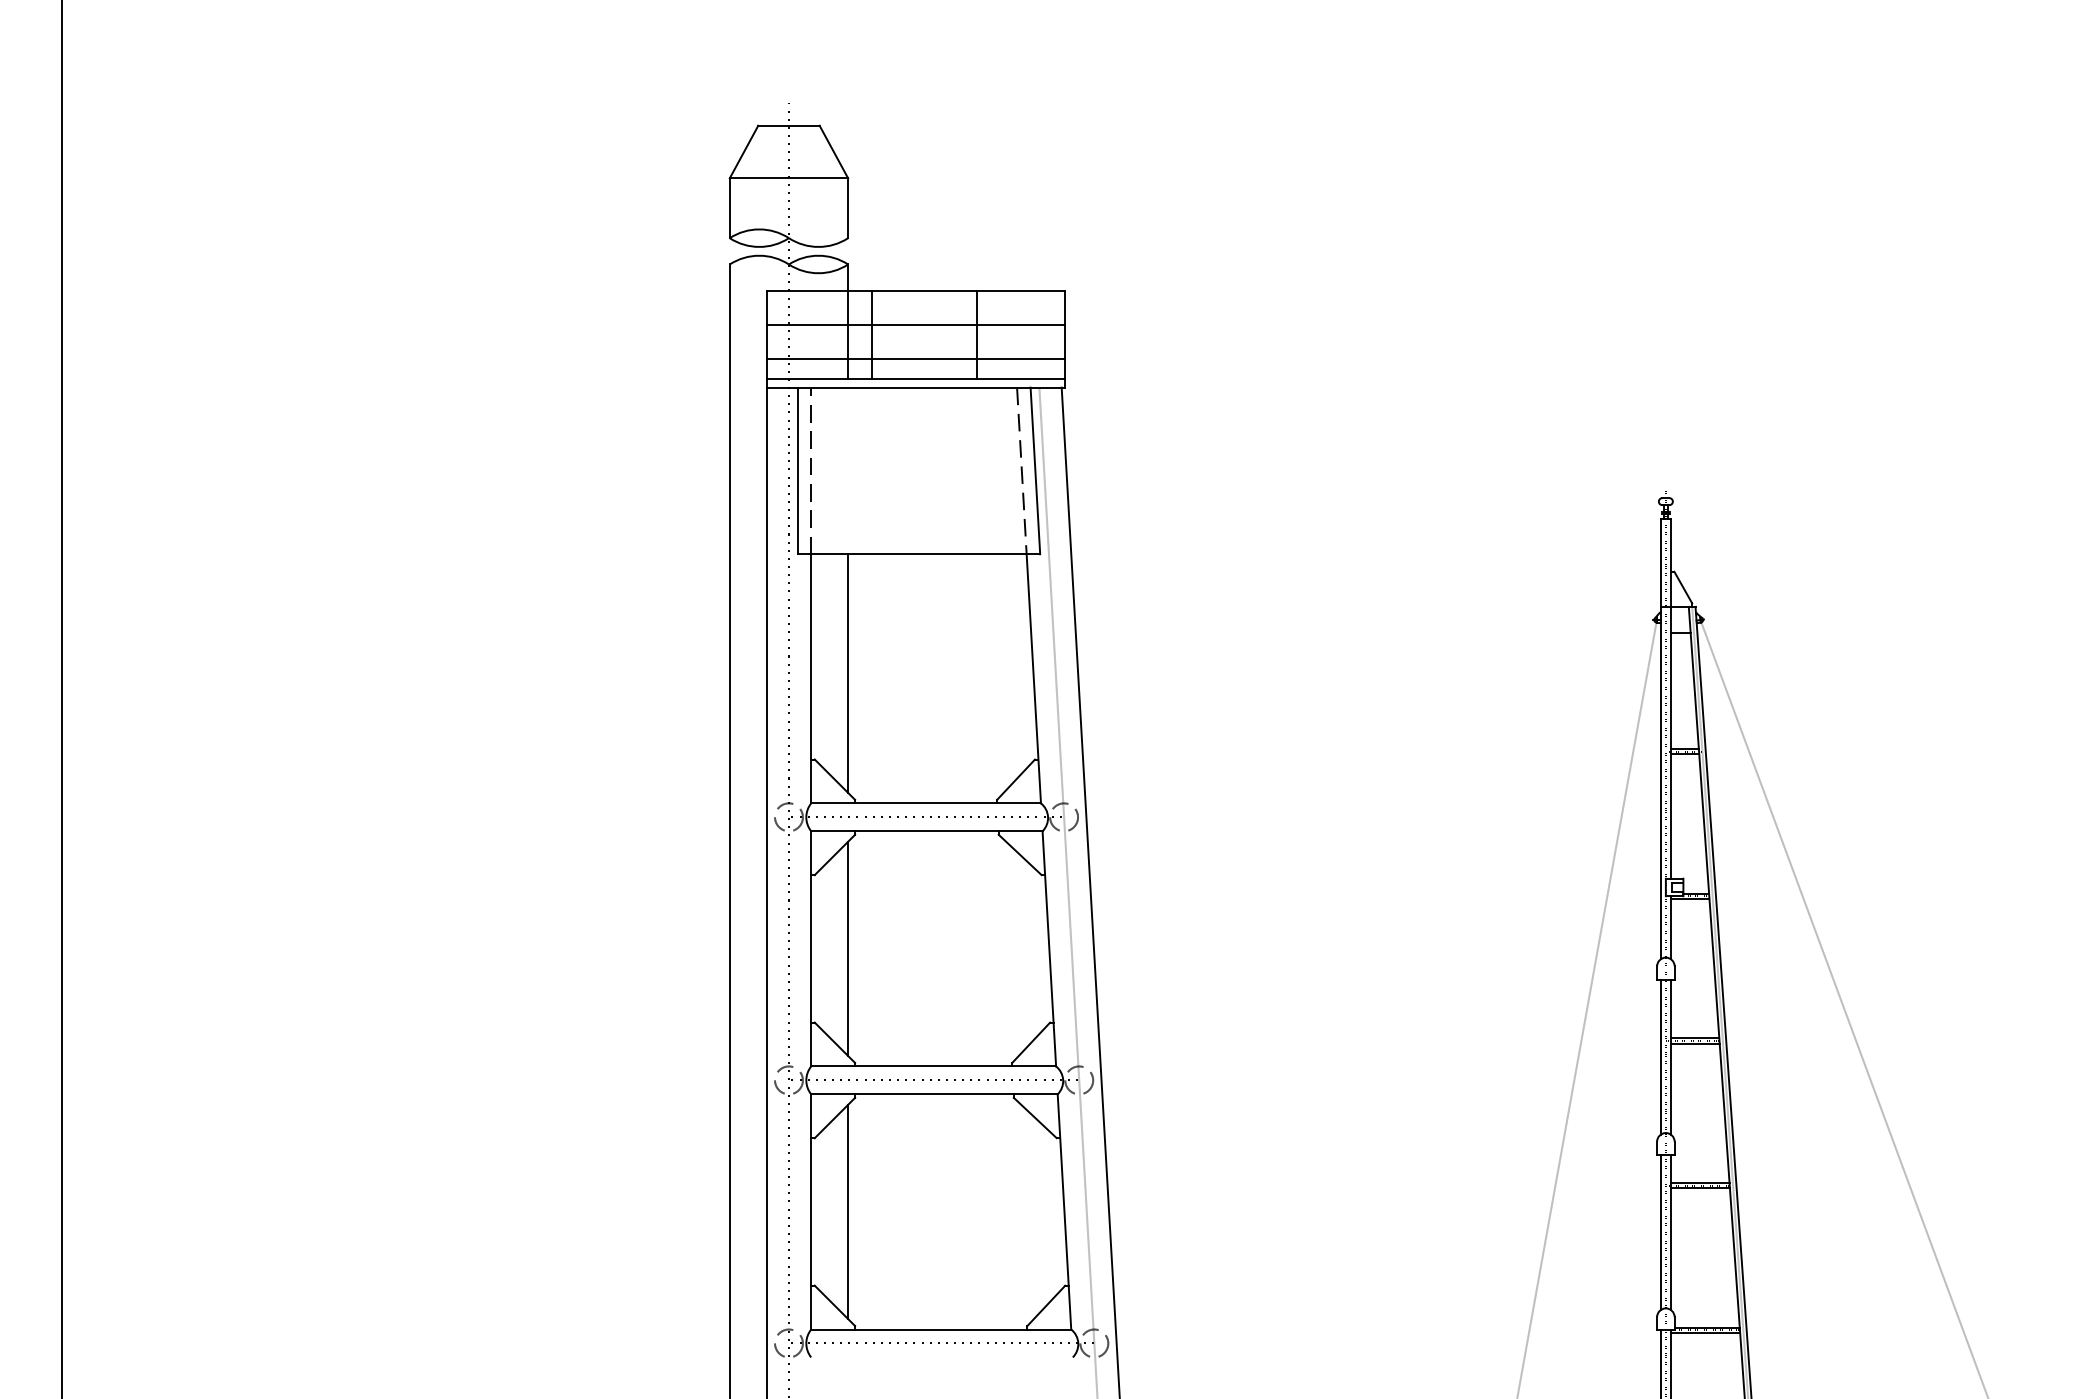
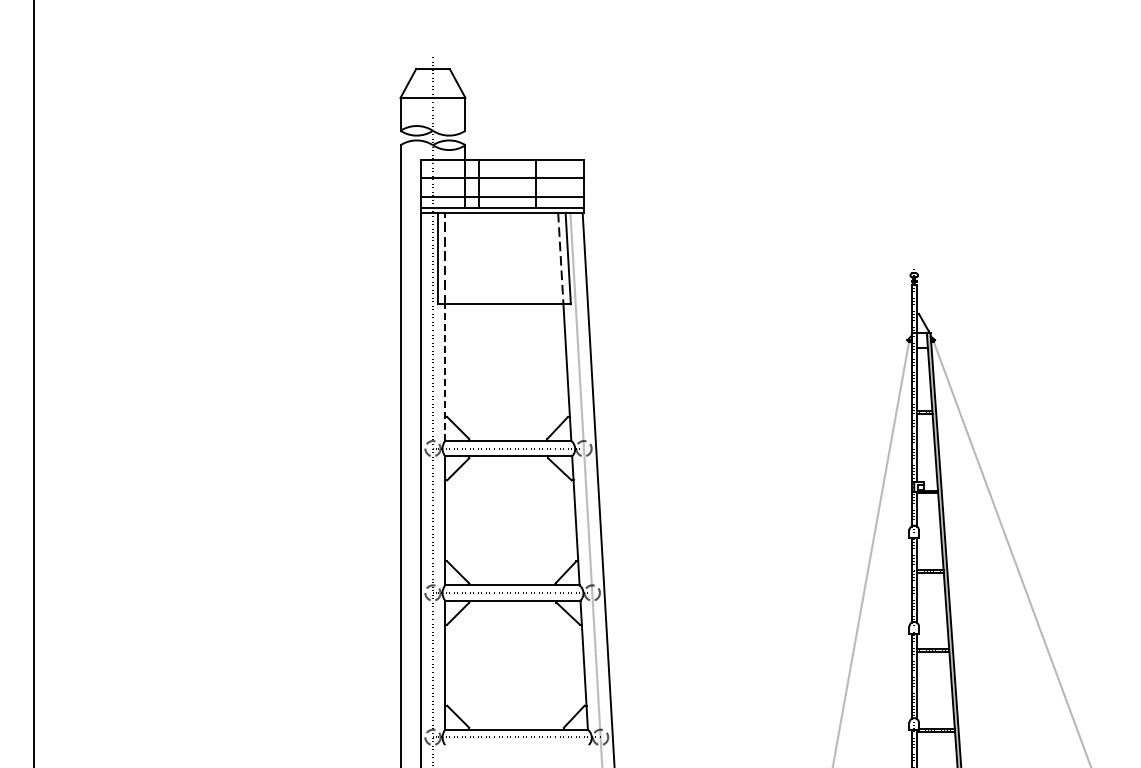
line: (848, 673) -> (465, 369), removed
line: (811, 678) -> (445, 372), solid -> dashed
line: (848, 948) -> (465, 520), removed
line: (848, 1212) -> (465, 665), removed

